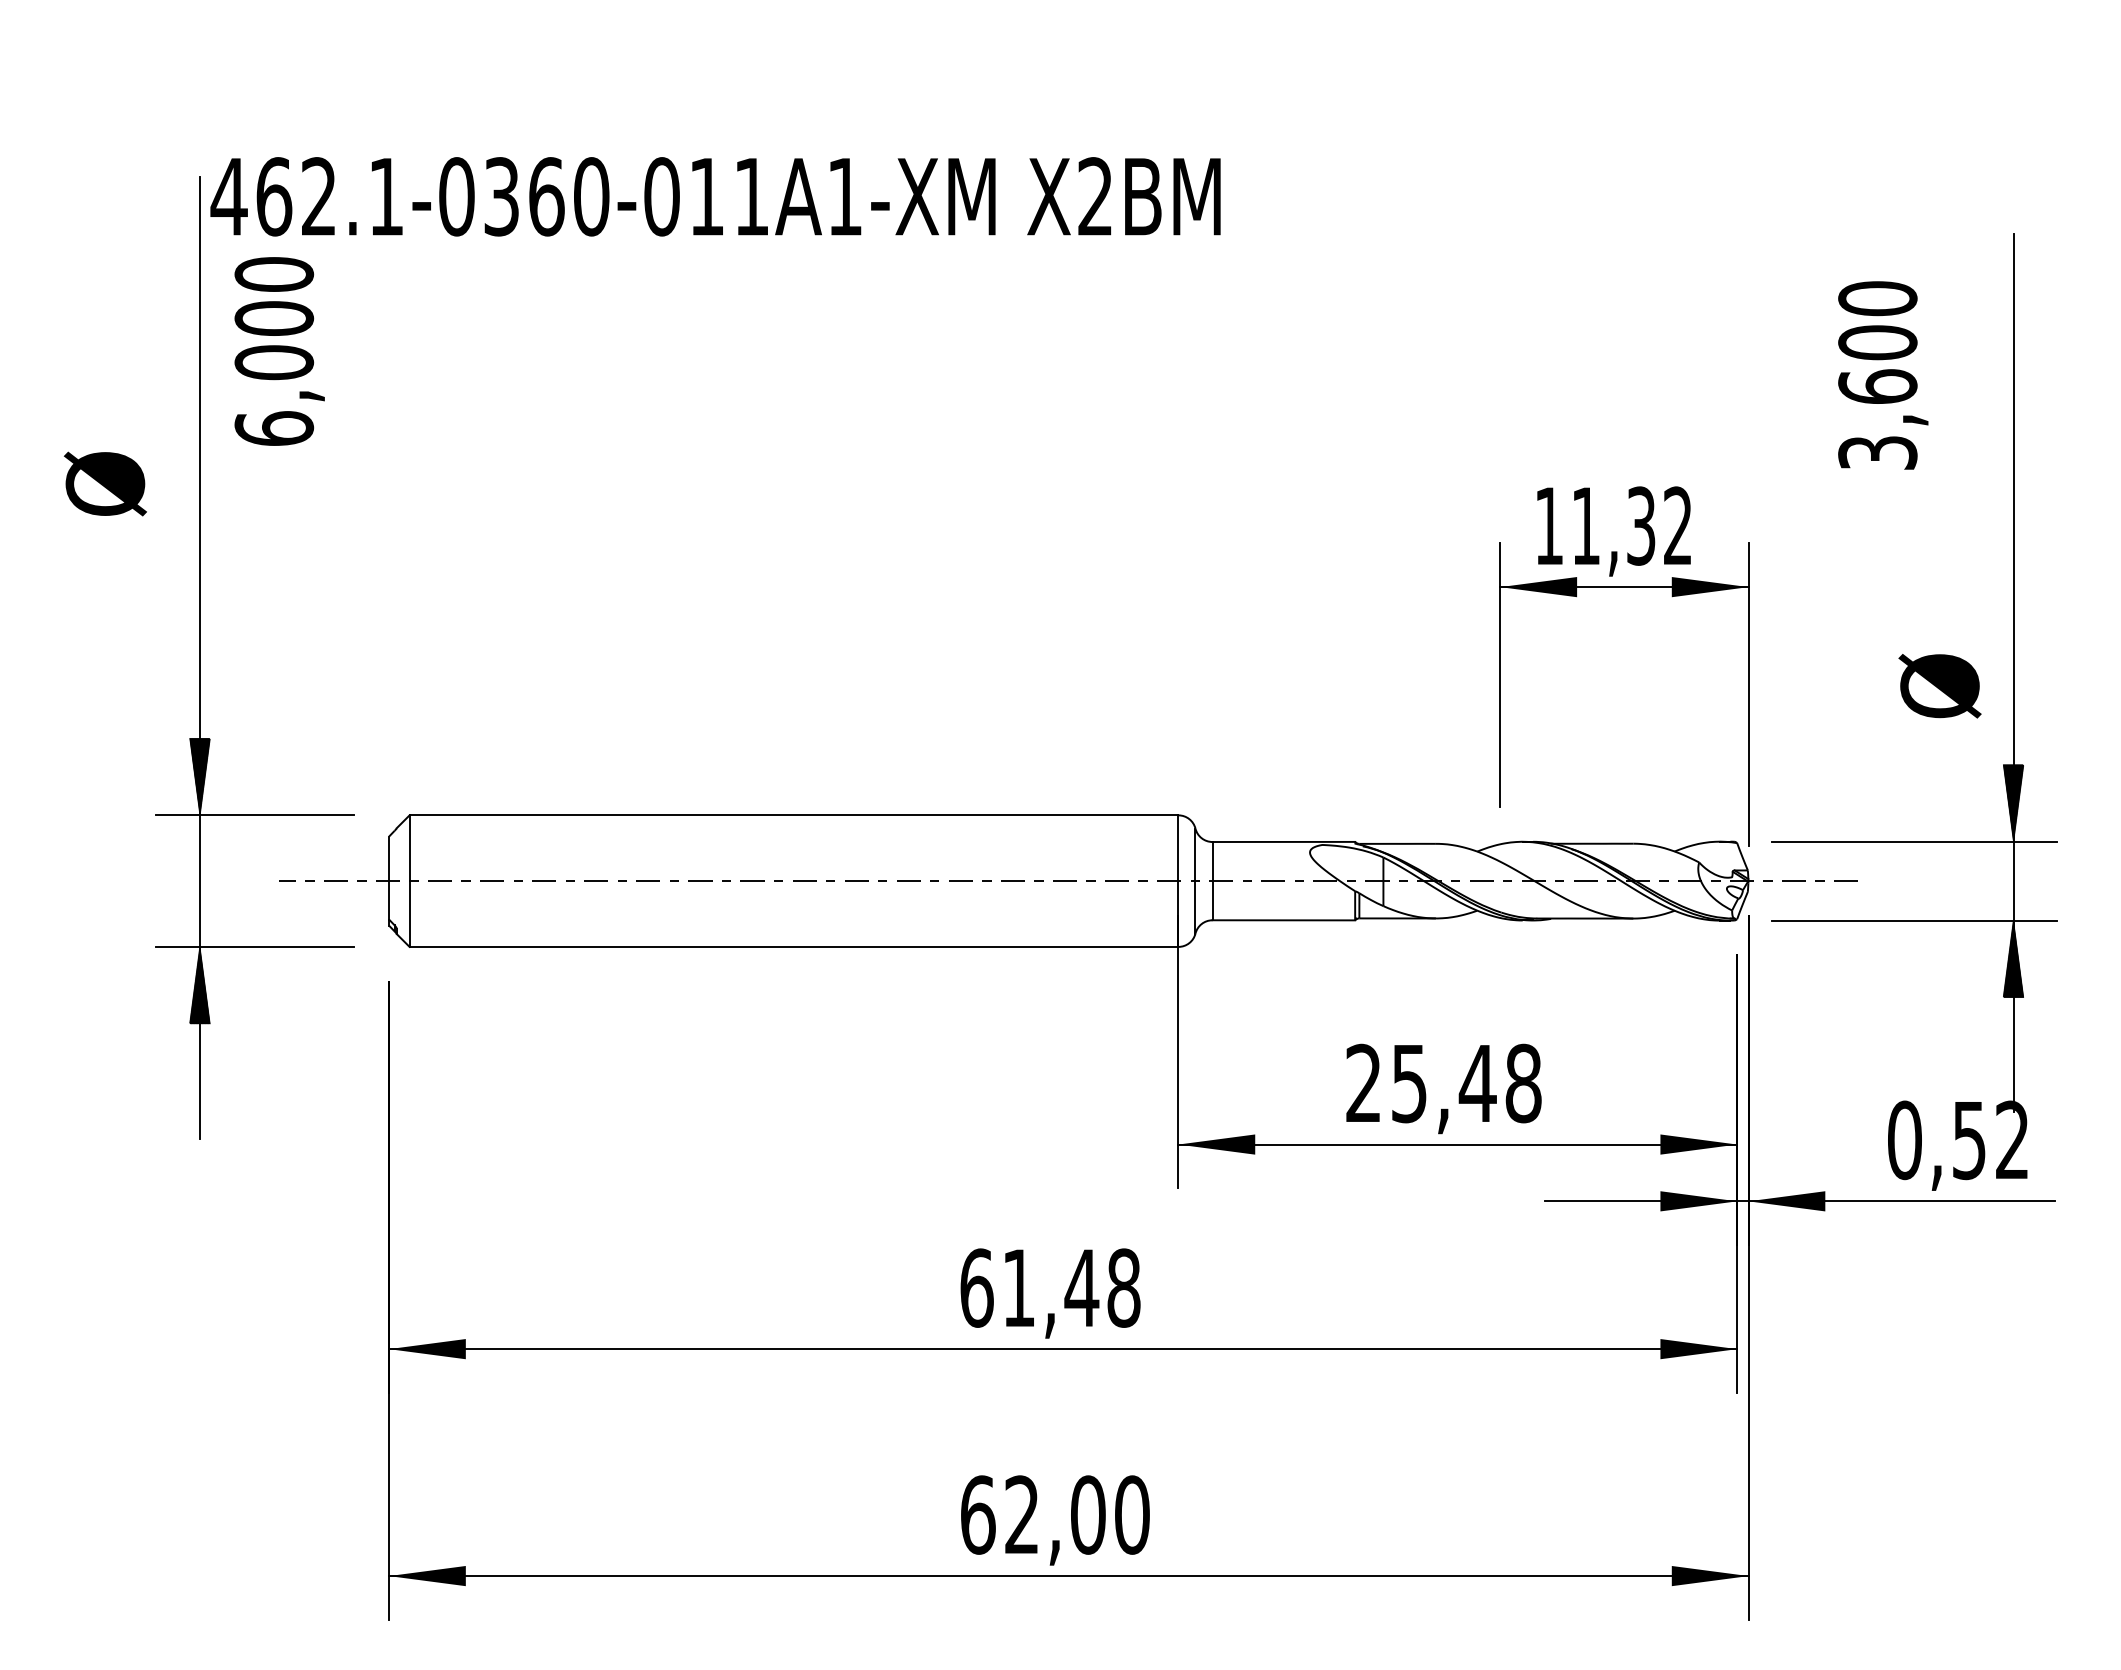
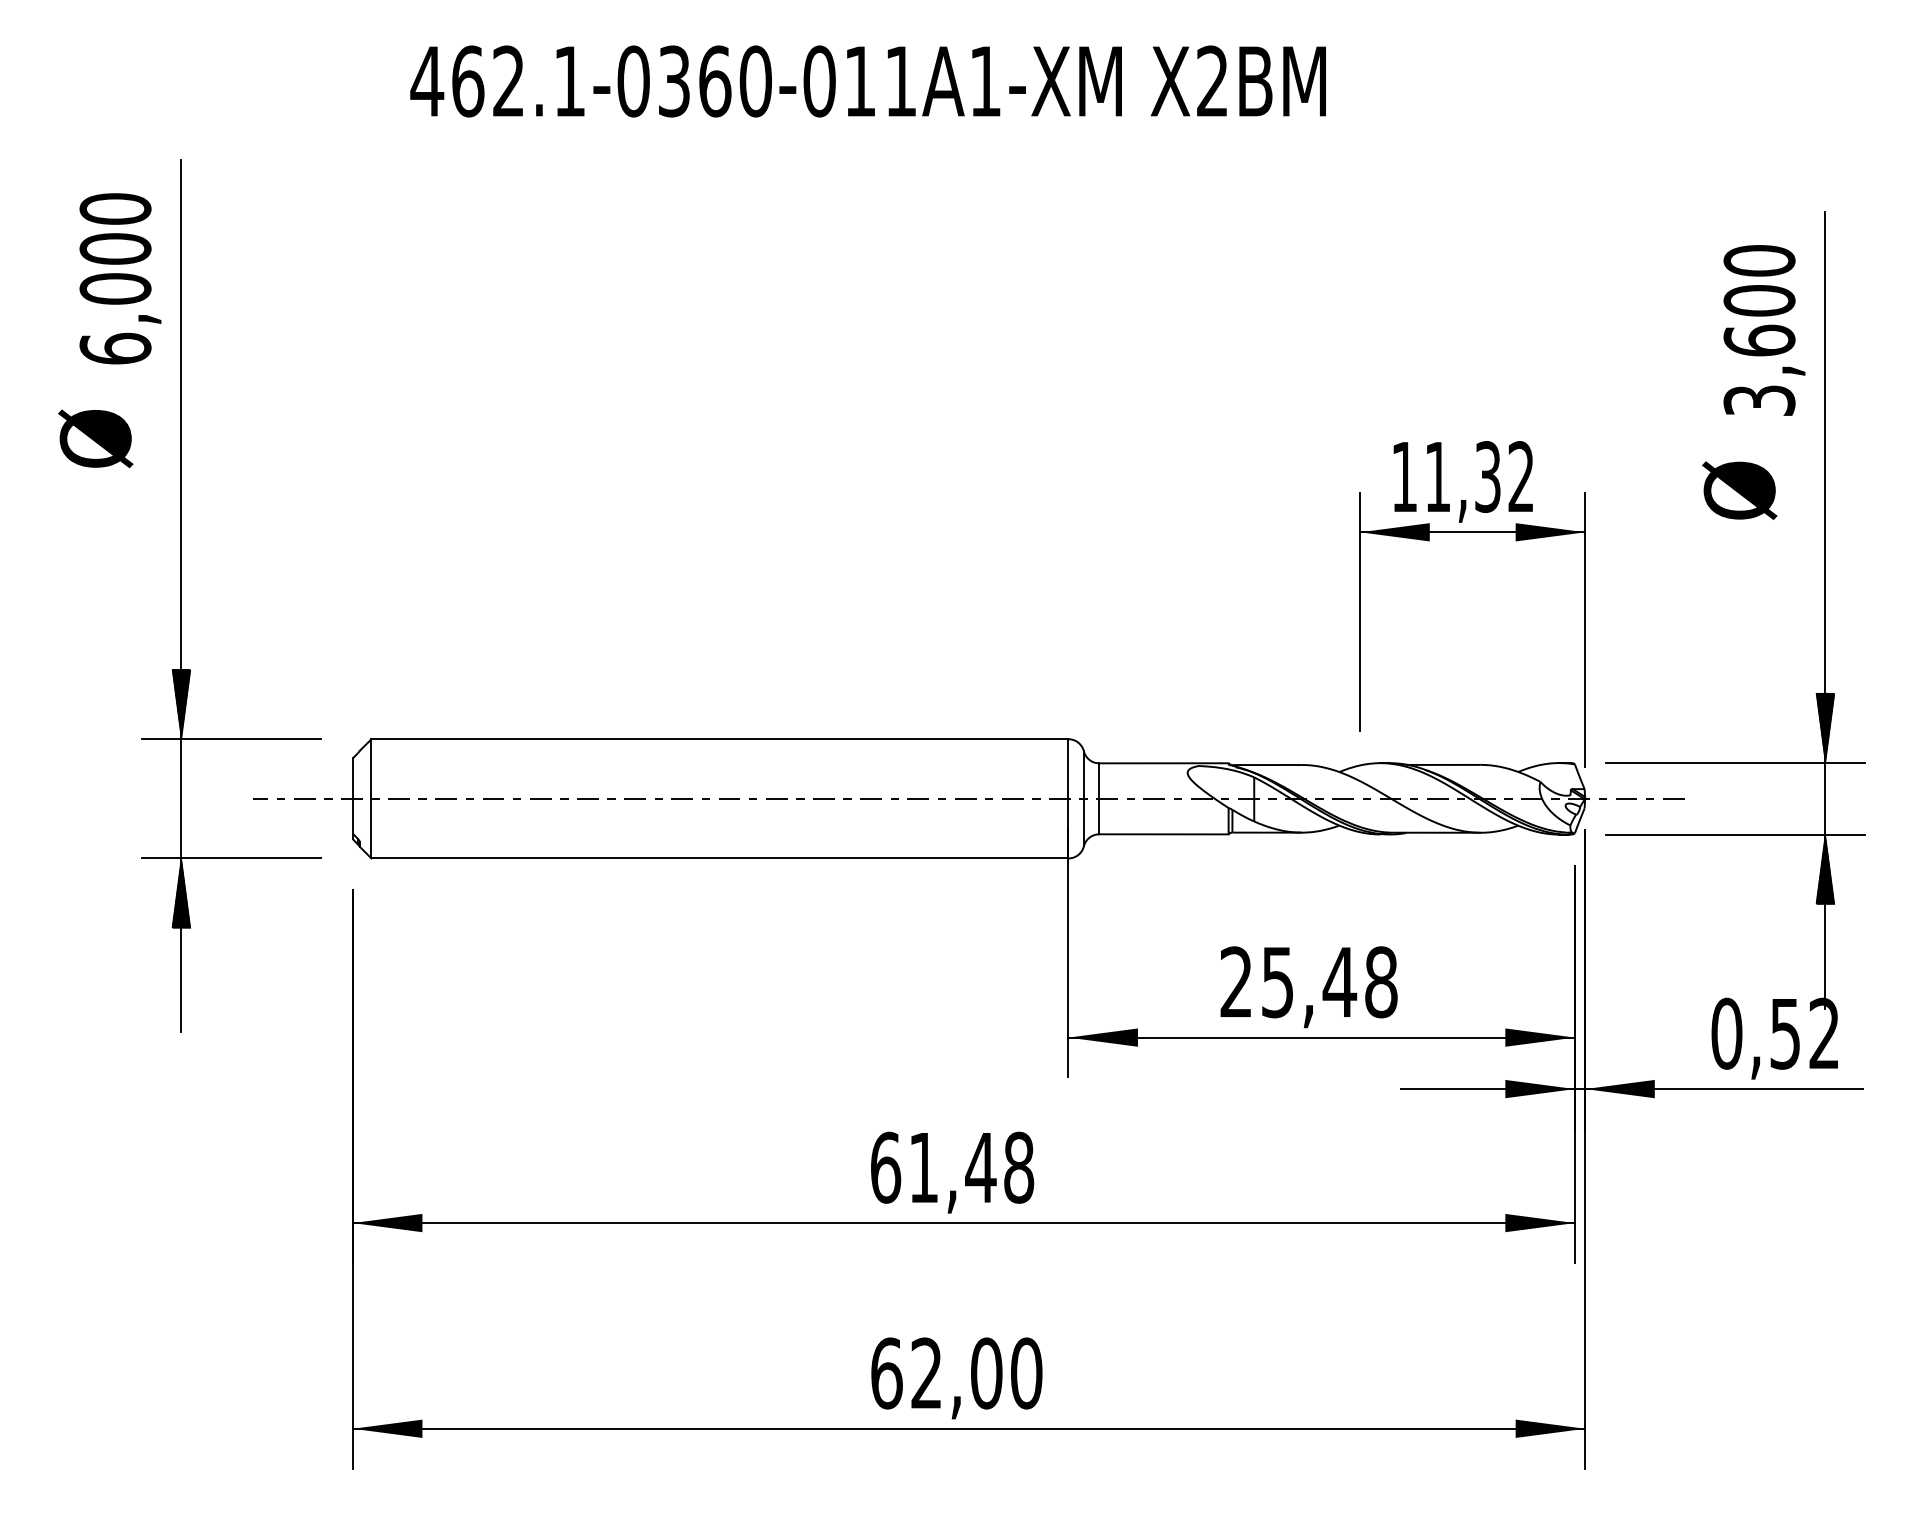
text: (715, 196) -> (868, 81), moved
text: (279, 351) -> (120, 278), moved
text: (1883, 375) -> (1764, 330), moved
text: (1939, 686) -> (1739, 490), moved

